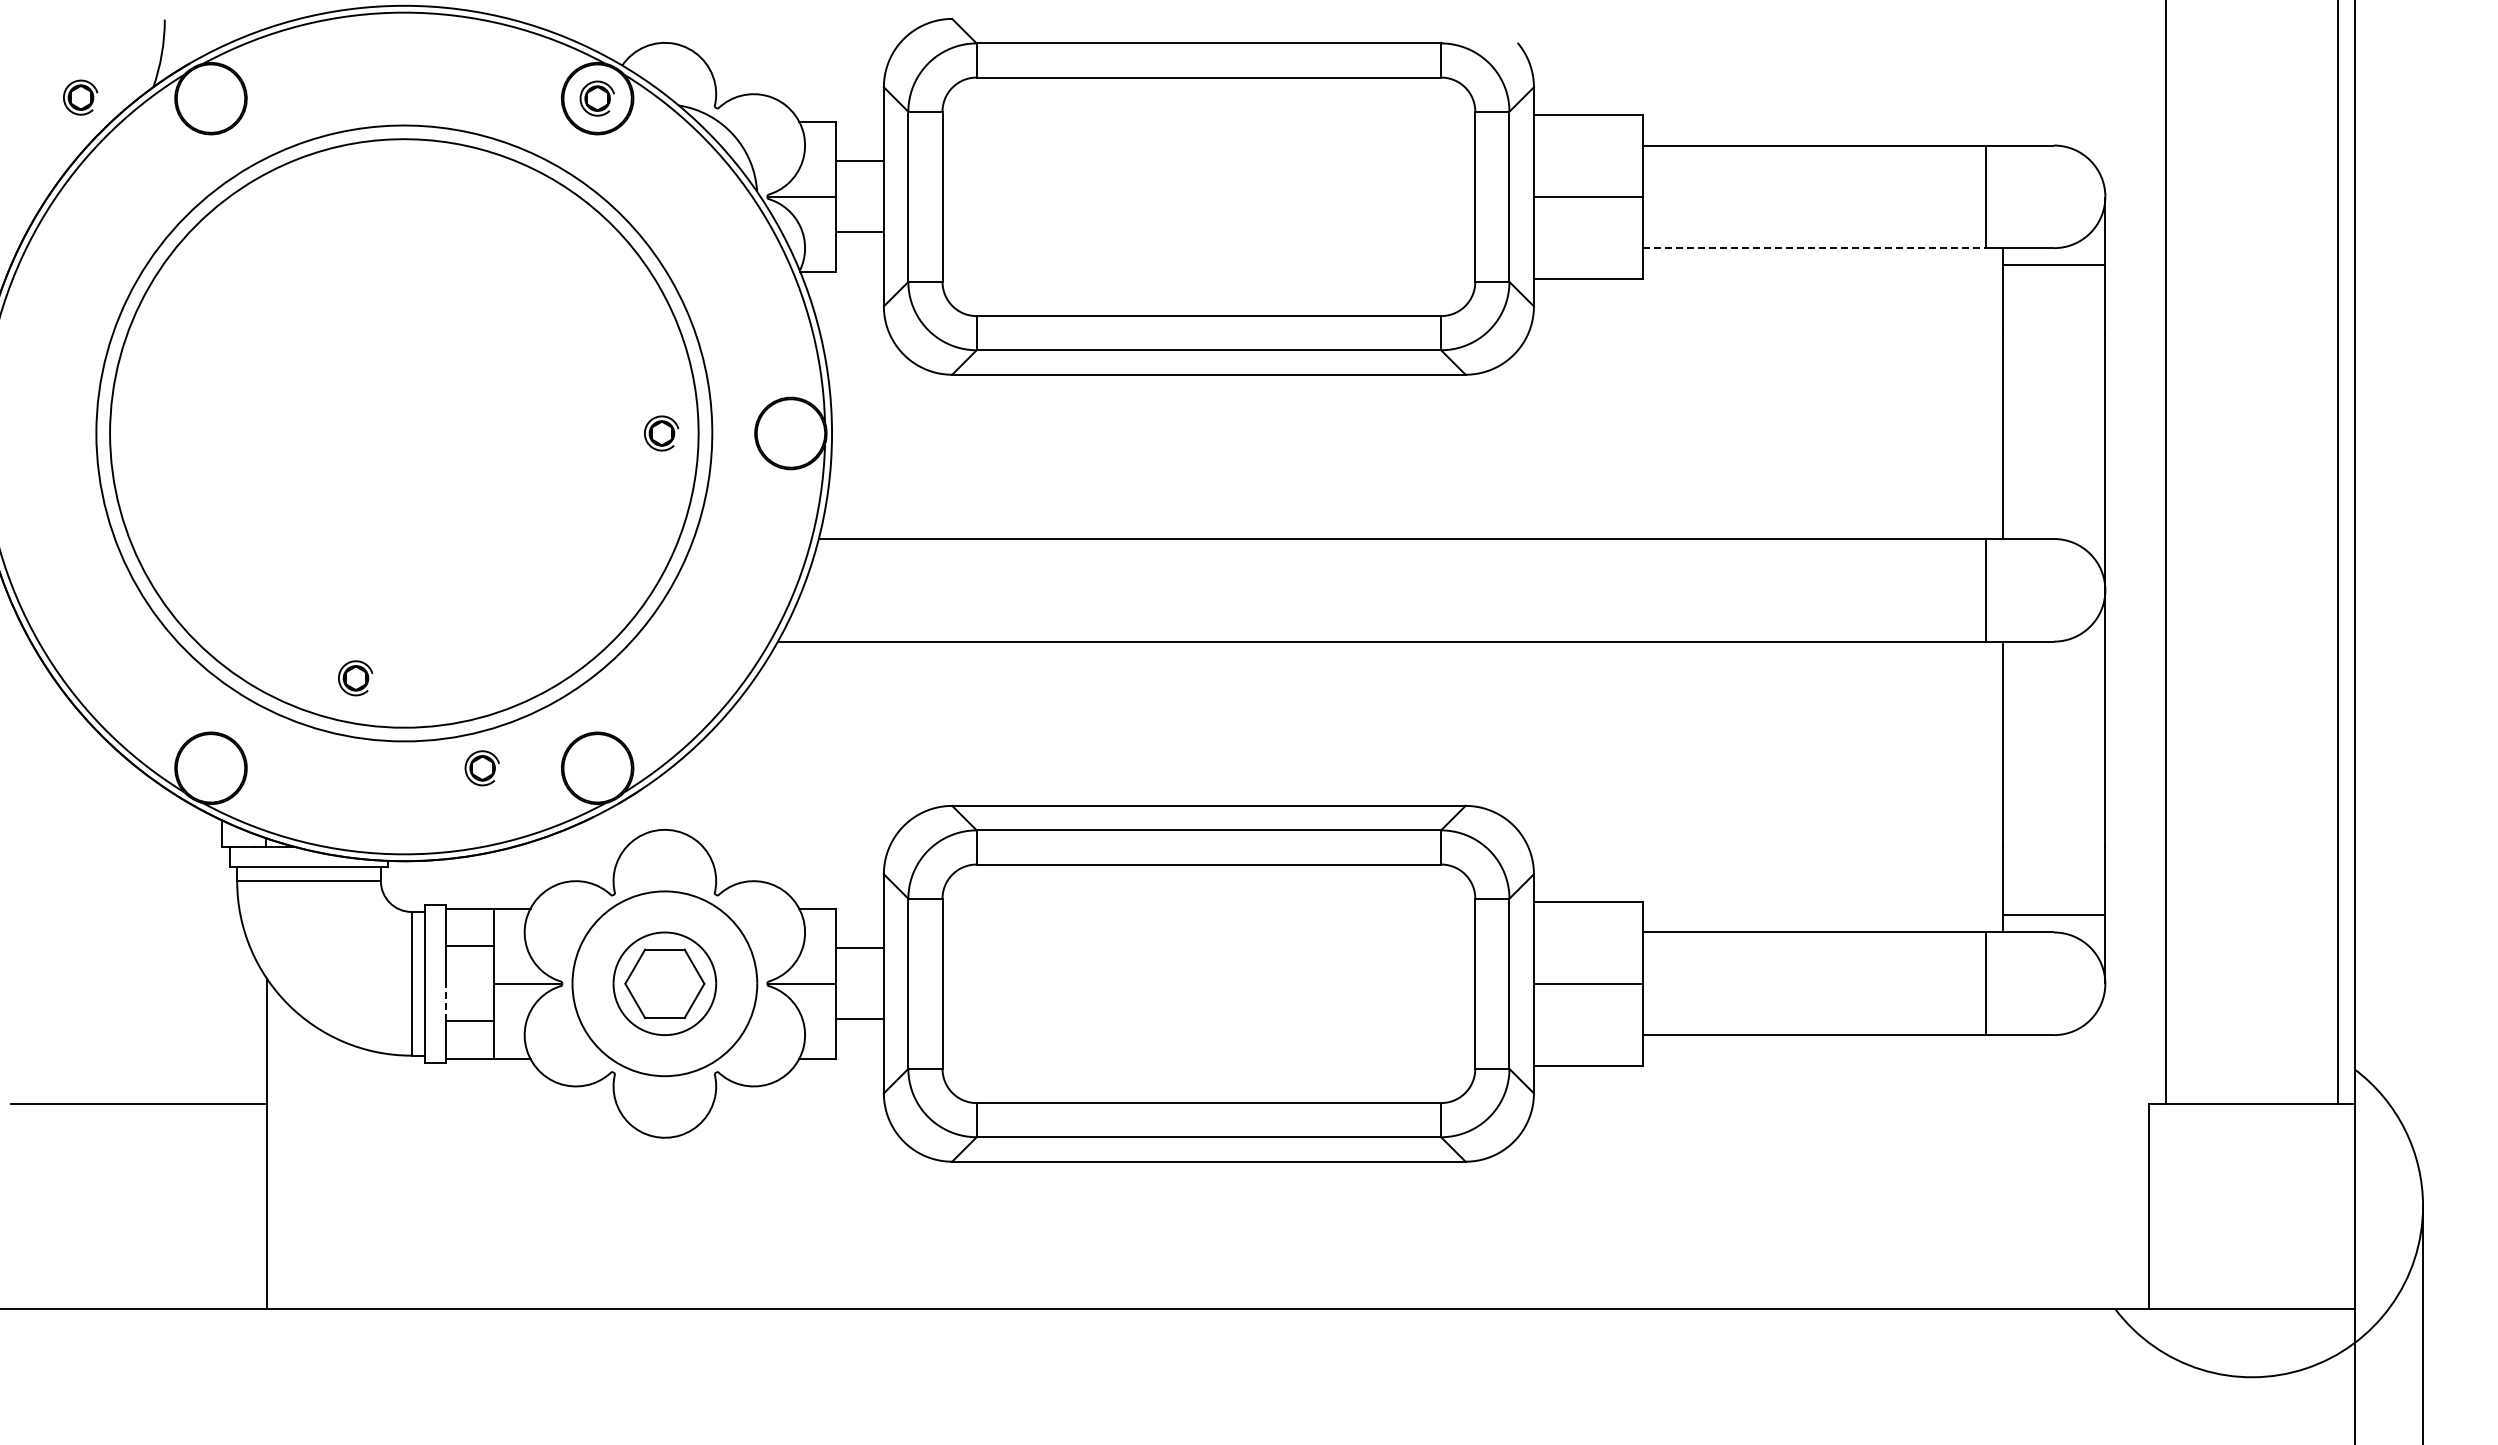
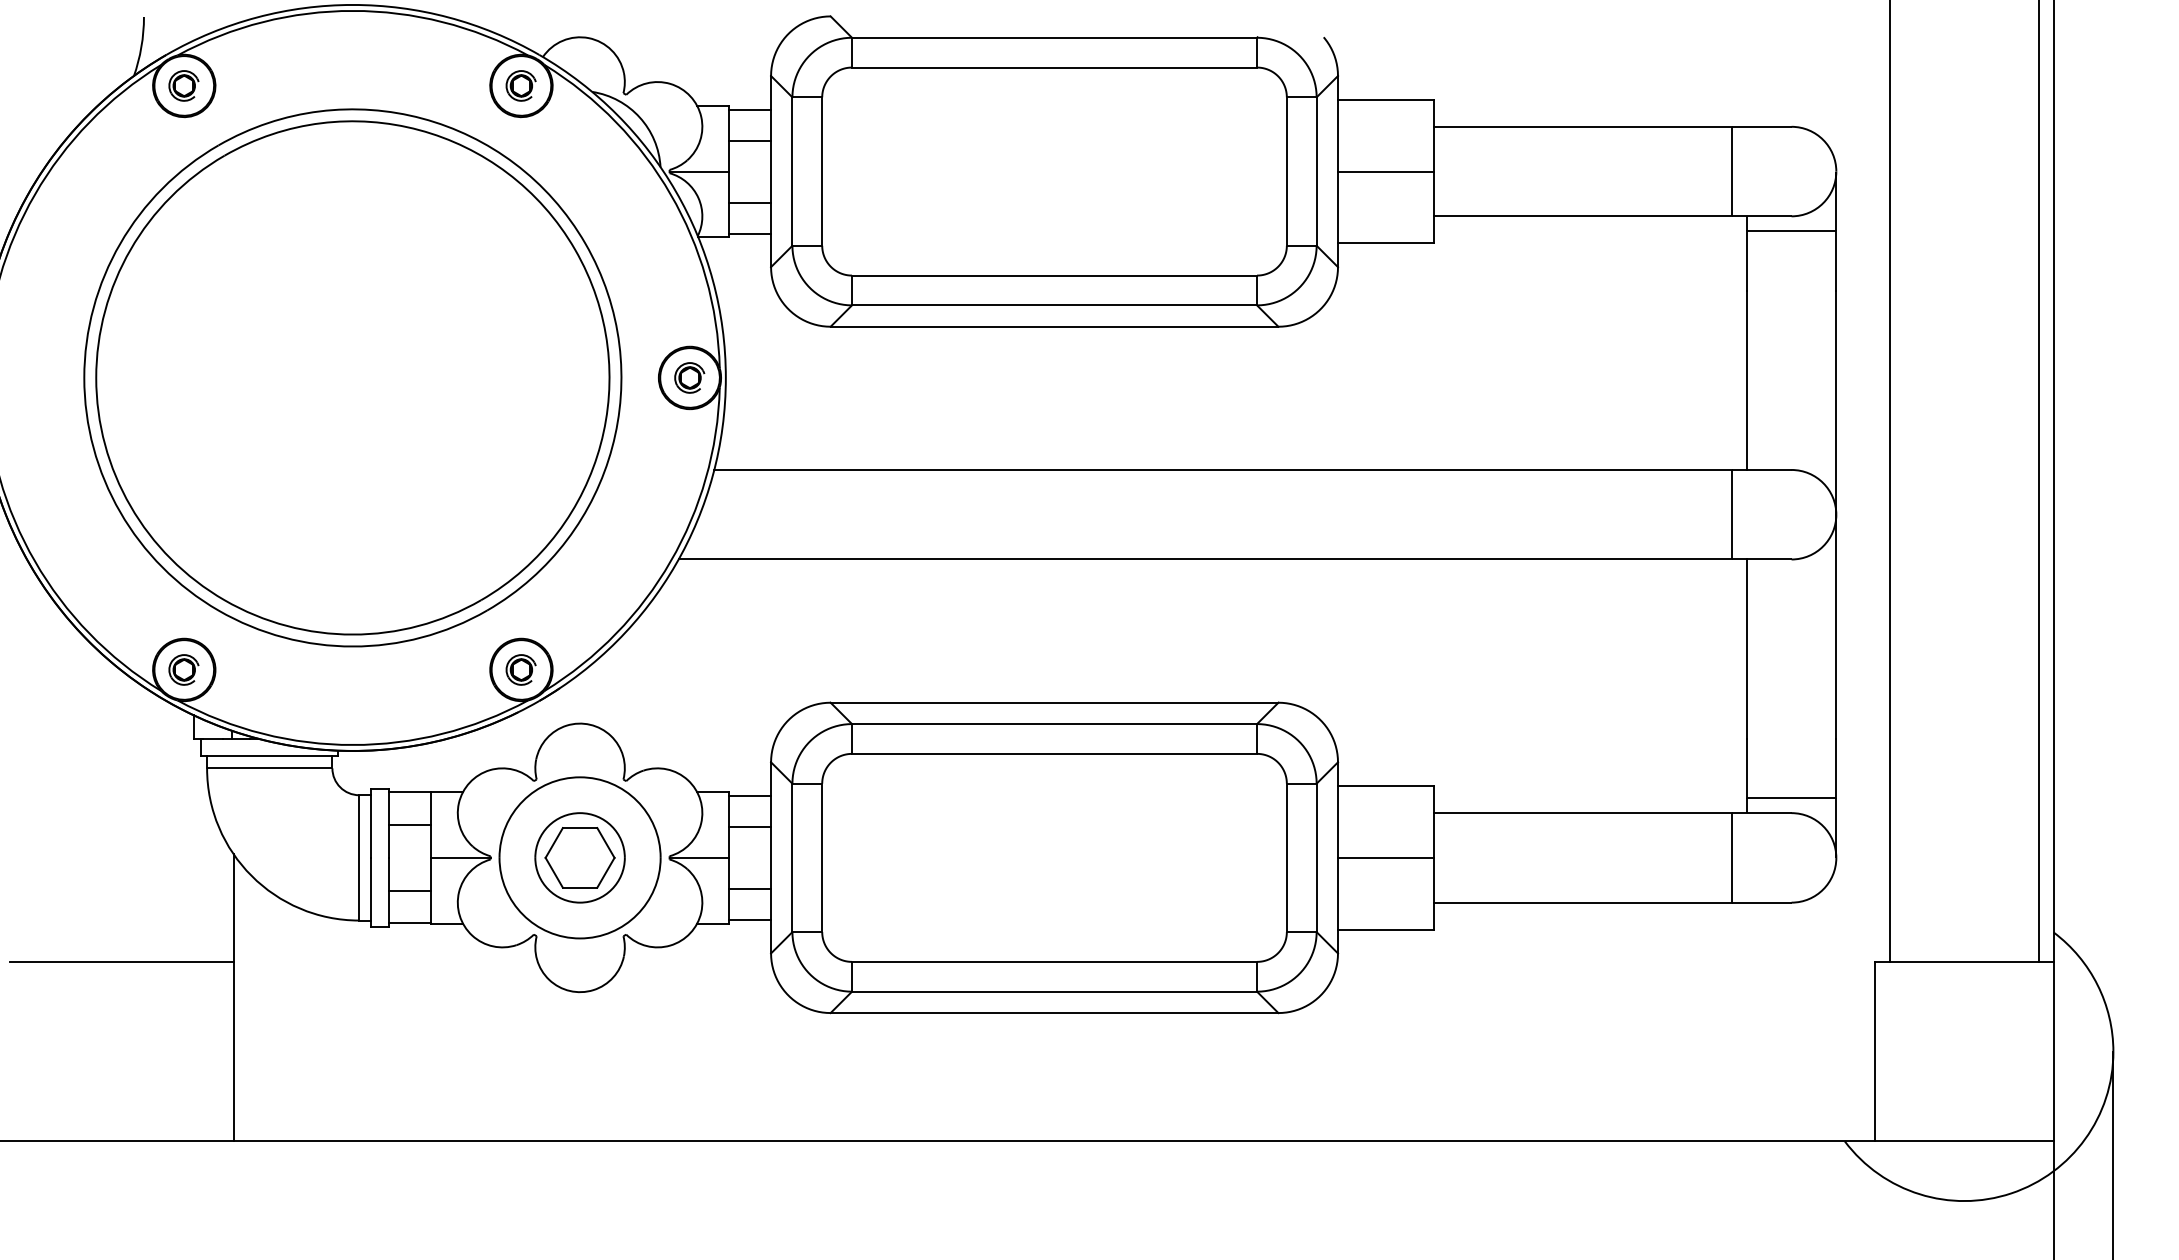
part: (80, 97) -> (183, 85), moved
line: (859, 125) -> (749, 109), added
line: (1815, 248) -> (1583, 216), dashed -> solid
line: (859, 267) -> (749, 233), added
part: (661, 433) -> (689, 377), moved
part: (355, 678) -> (183, 670), moved
part: (481, 768) -> (520, 670), moved
line: (859, 912) -> (749, 795), added
line: (445, 1002) -> (388, 874), dashed -> solid
line: (859, 1054) -> (749, 919), added

